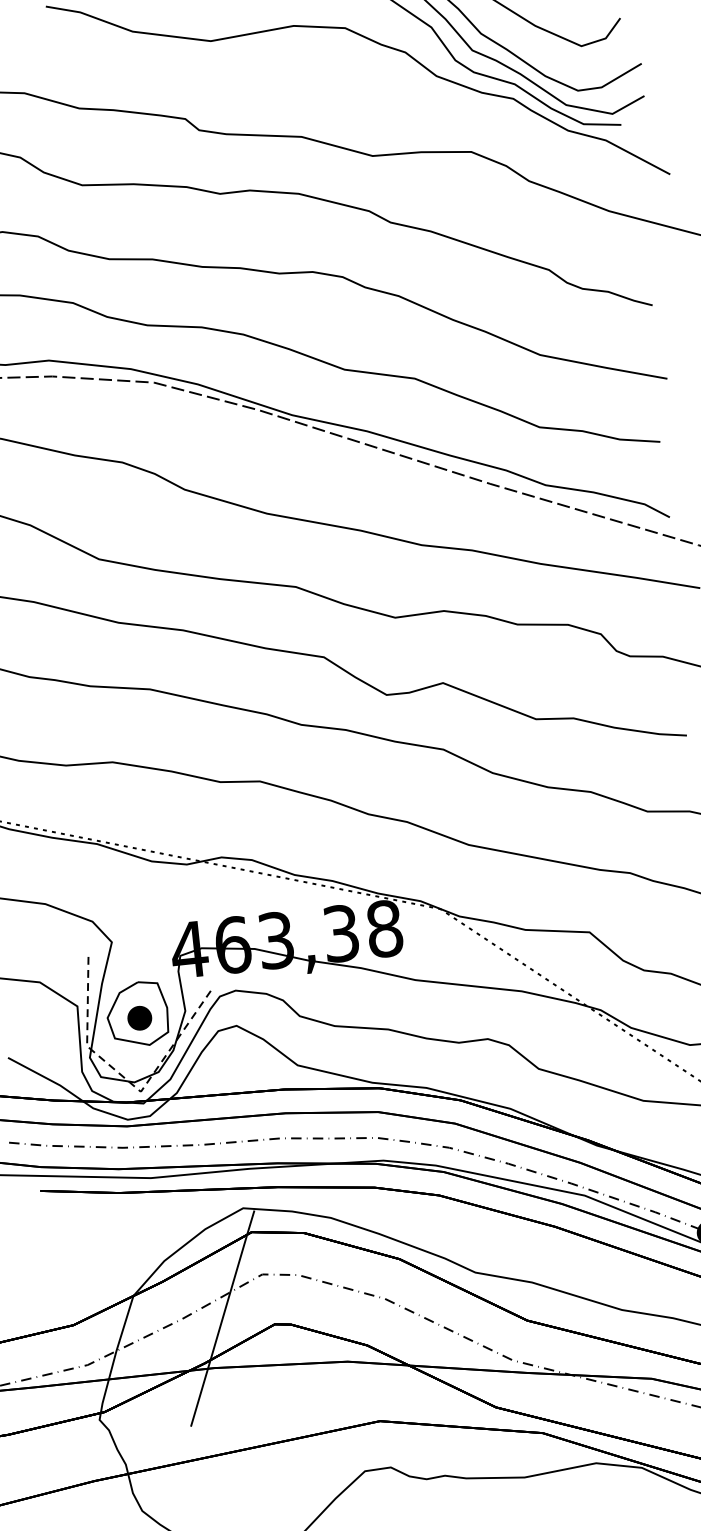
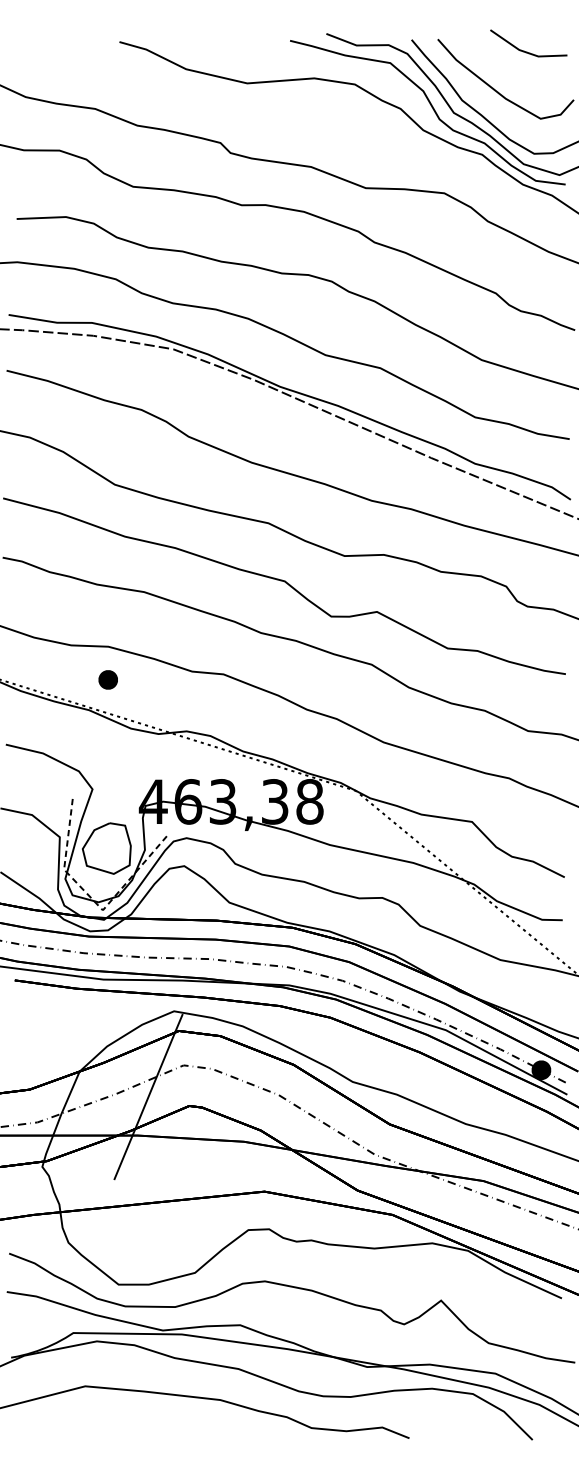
part: (138, 1017) -> (107, 679), moved

